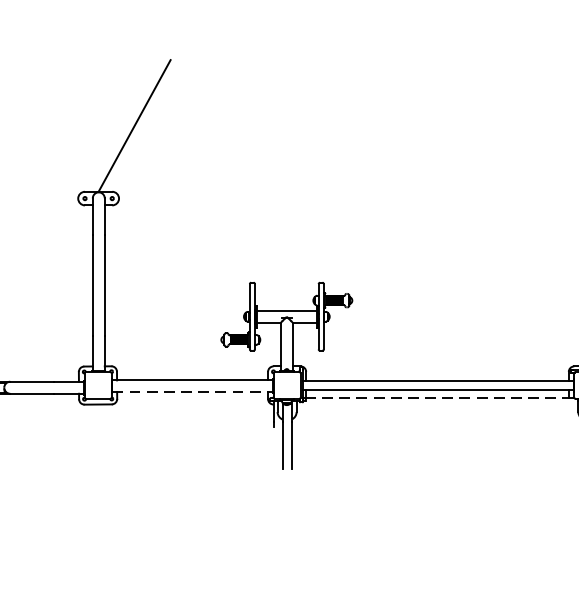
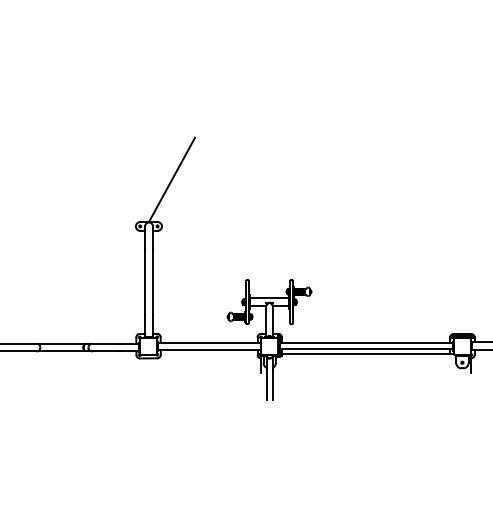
line: (193, 392) -> (209, 350), dashed -> solid
line: (441, 398) -> (368, 354), dashed -> solid

